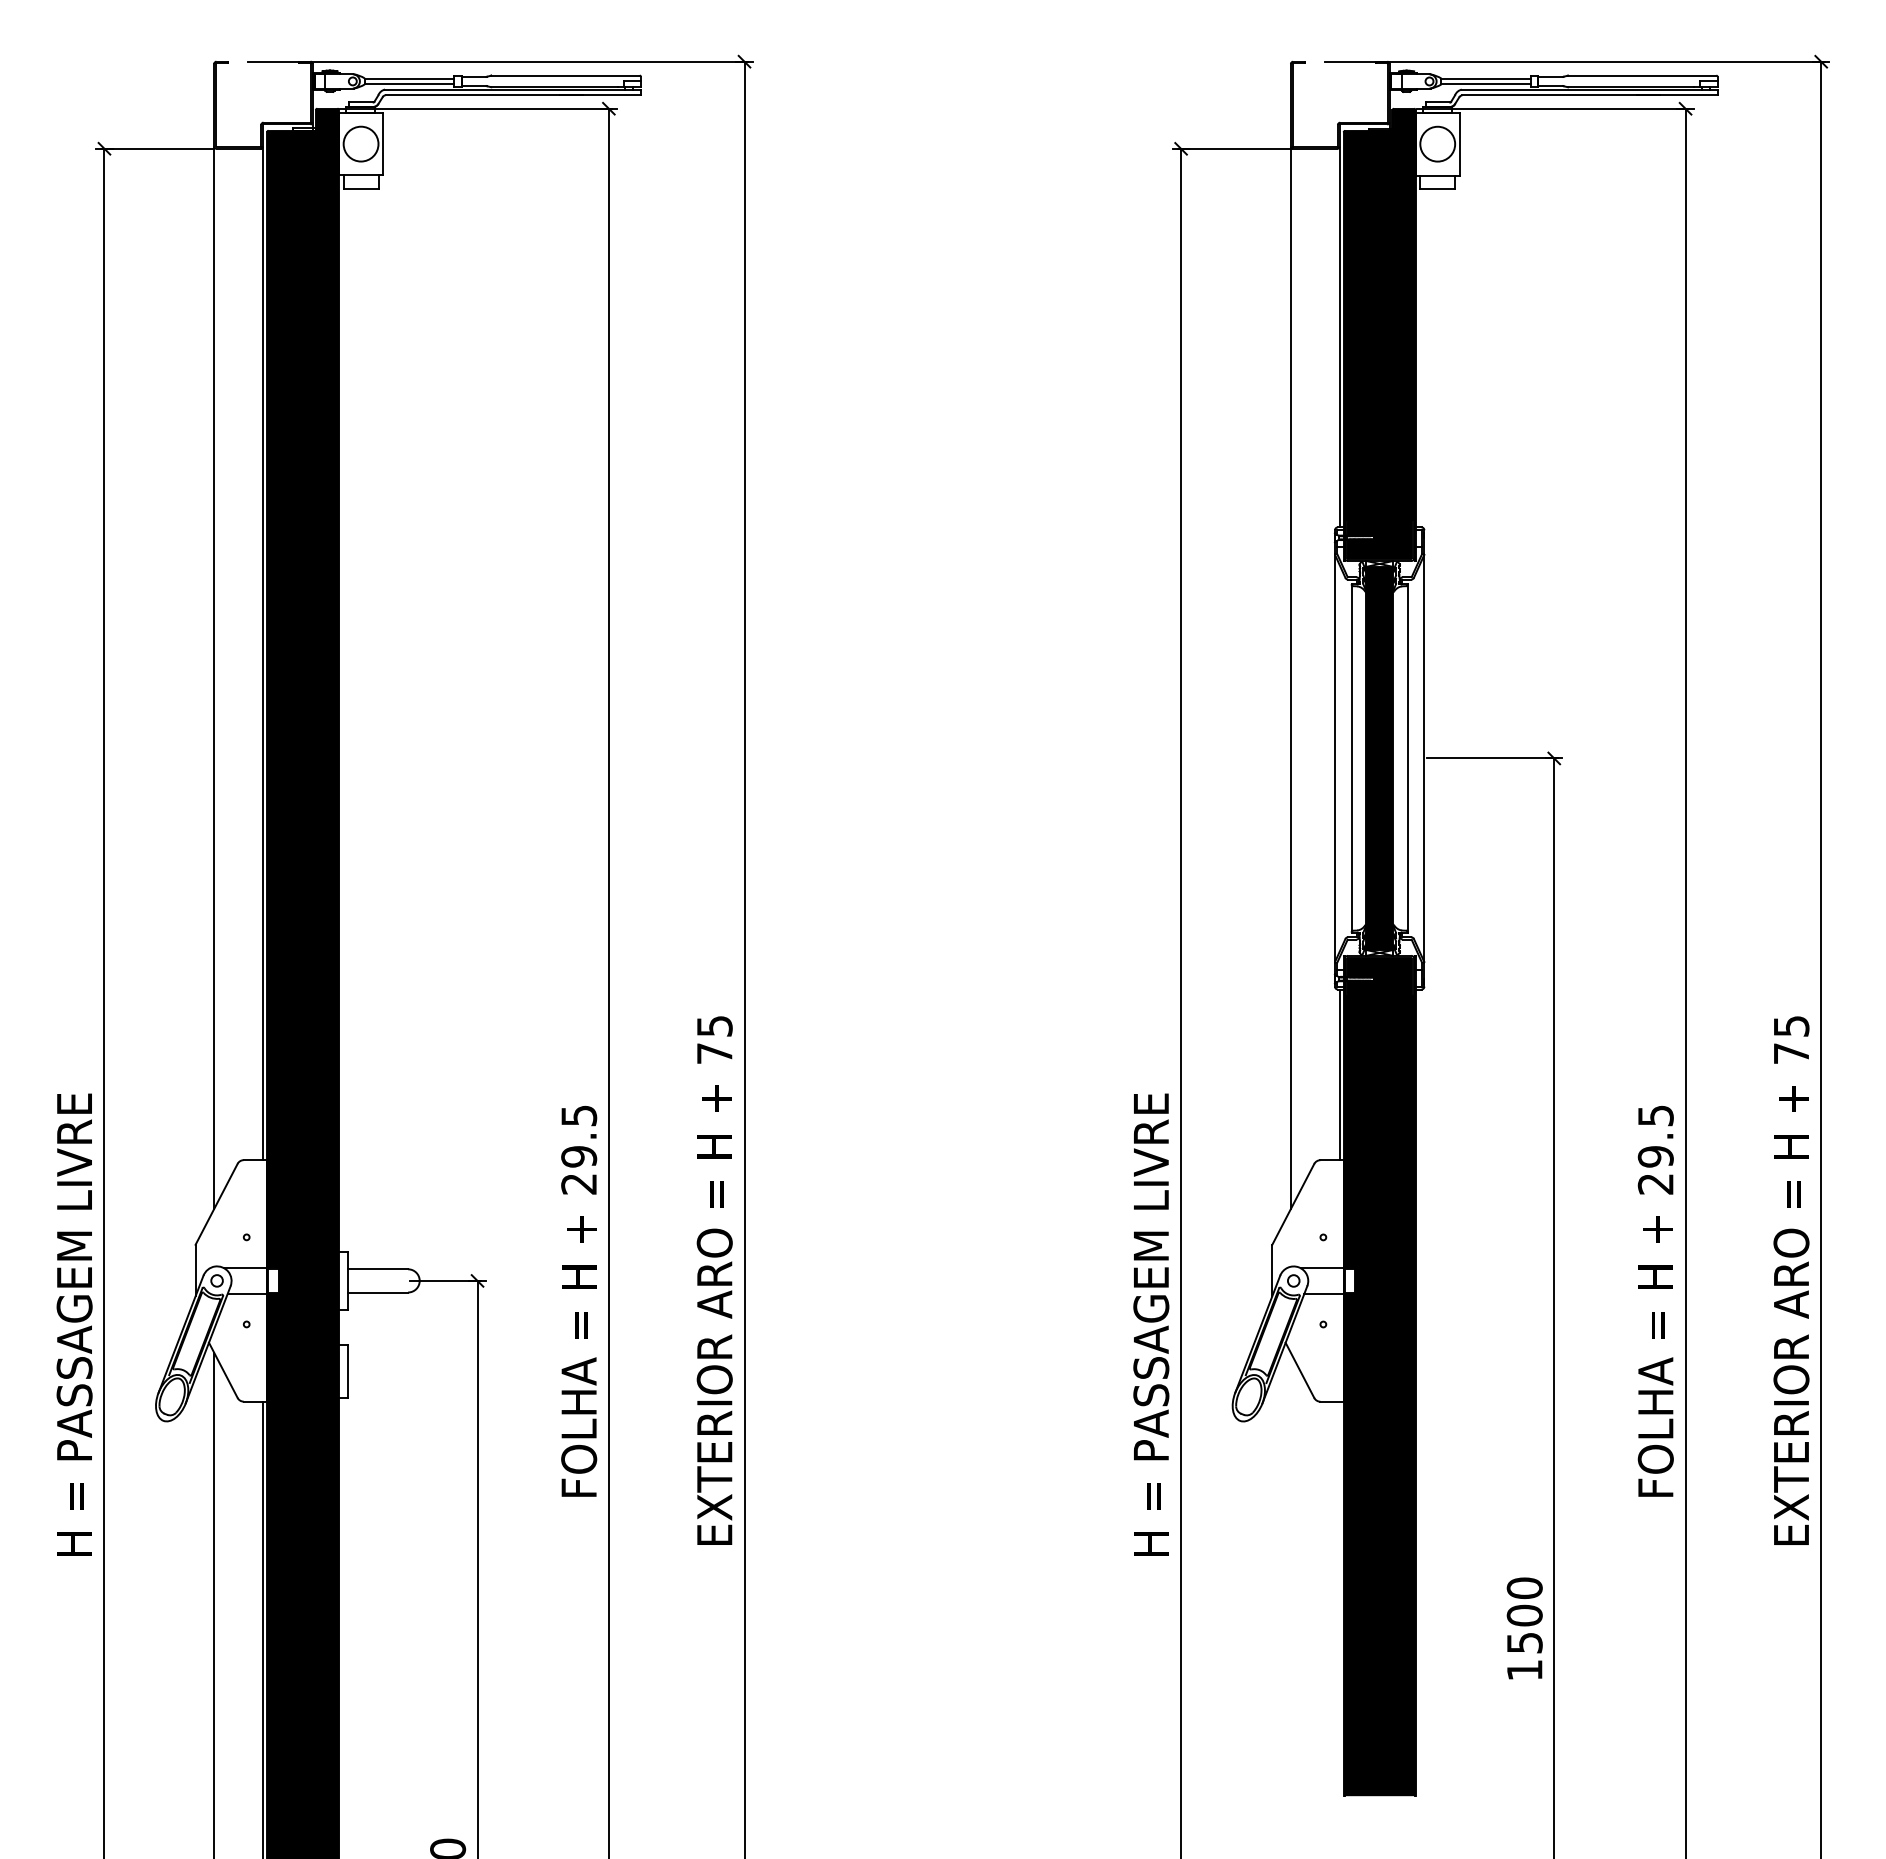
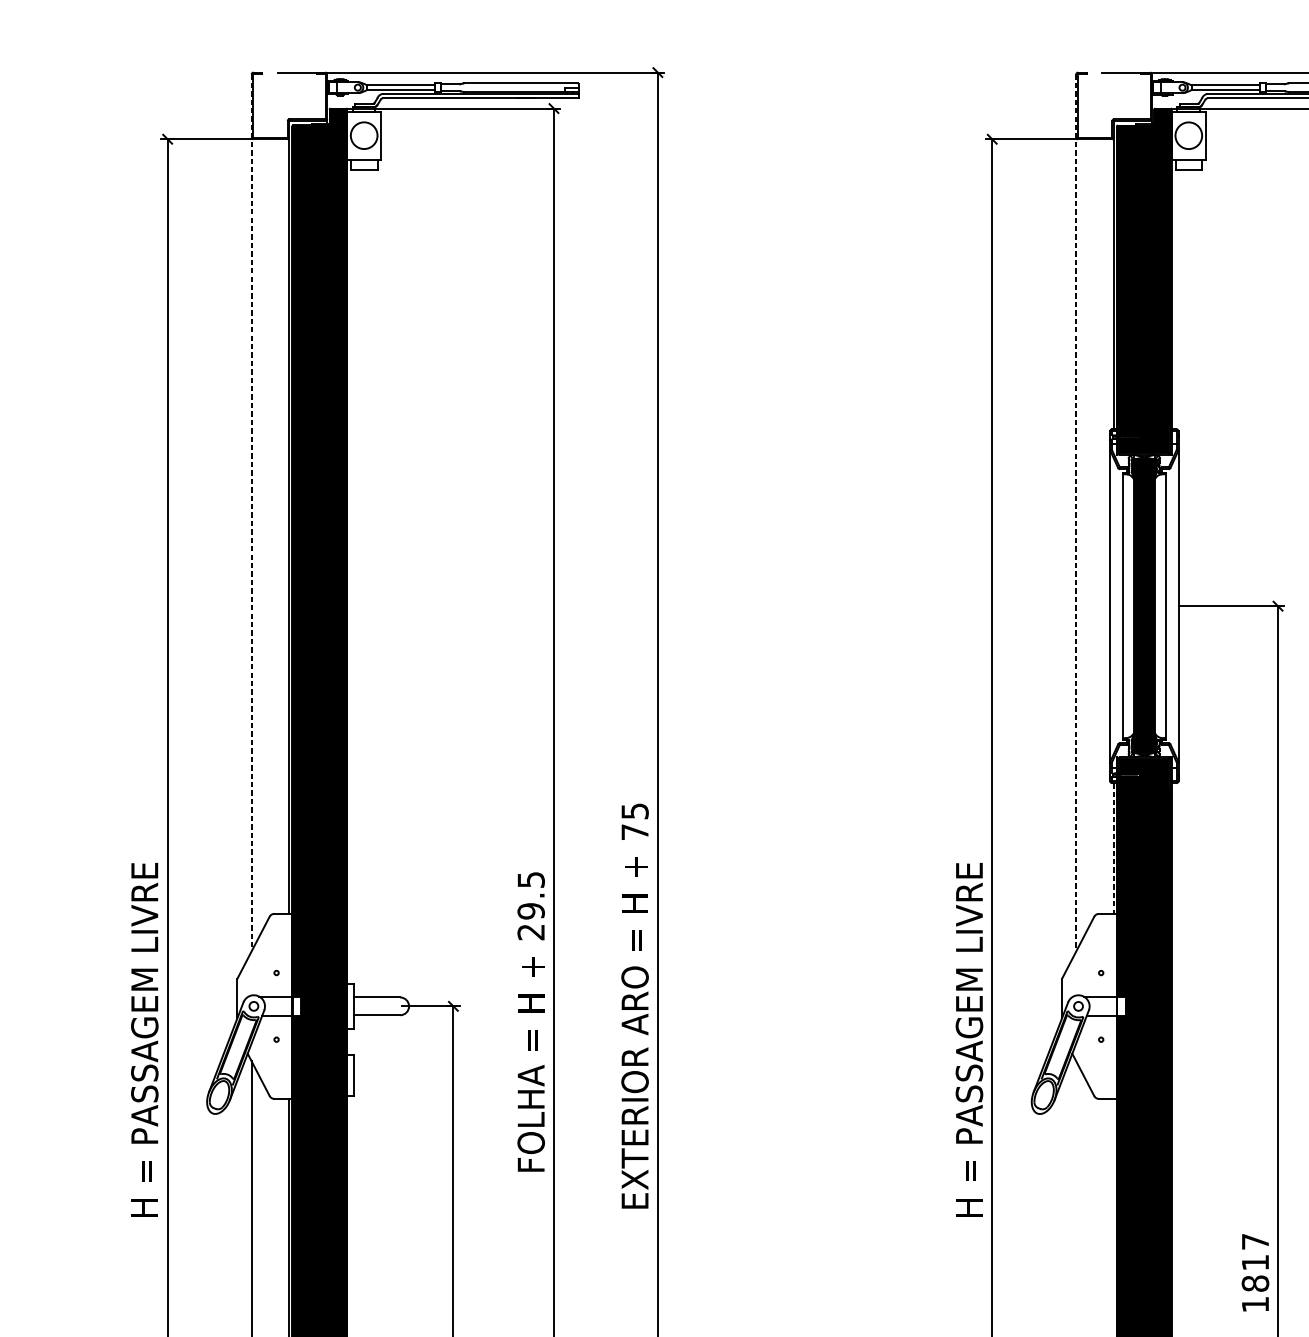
line: (214, 636) -> (251, 512), solid -> dashed
line: (1290, 636) -> (1076, 512), solid -> dashed
line: (1339, 1075) -> (1113, 849), solid -> dashed
text: (1524, 1615) -> (1255, 1262), 1500 -> 1817

